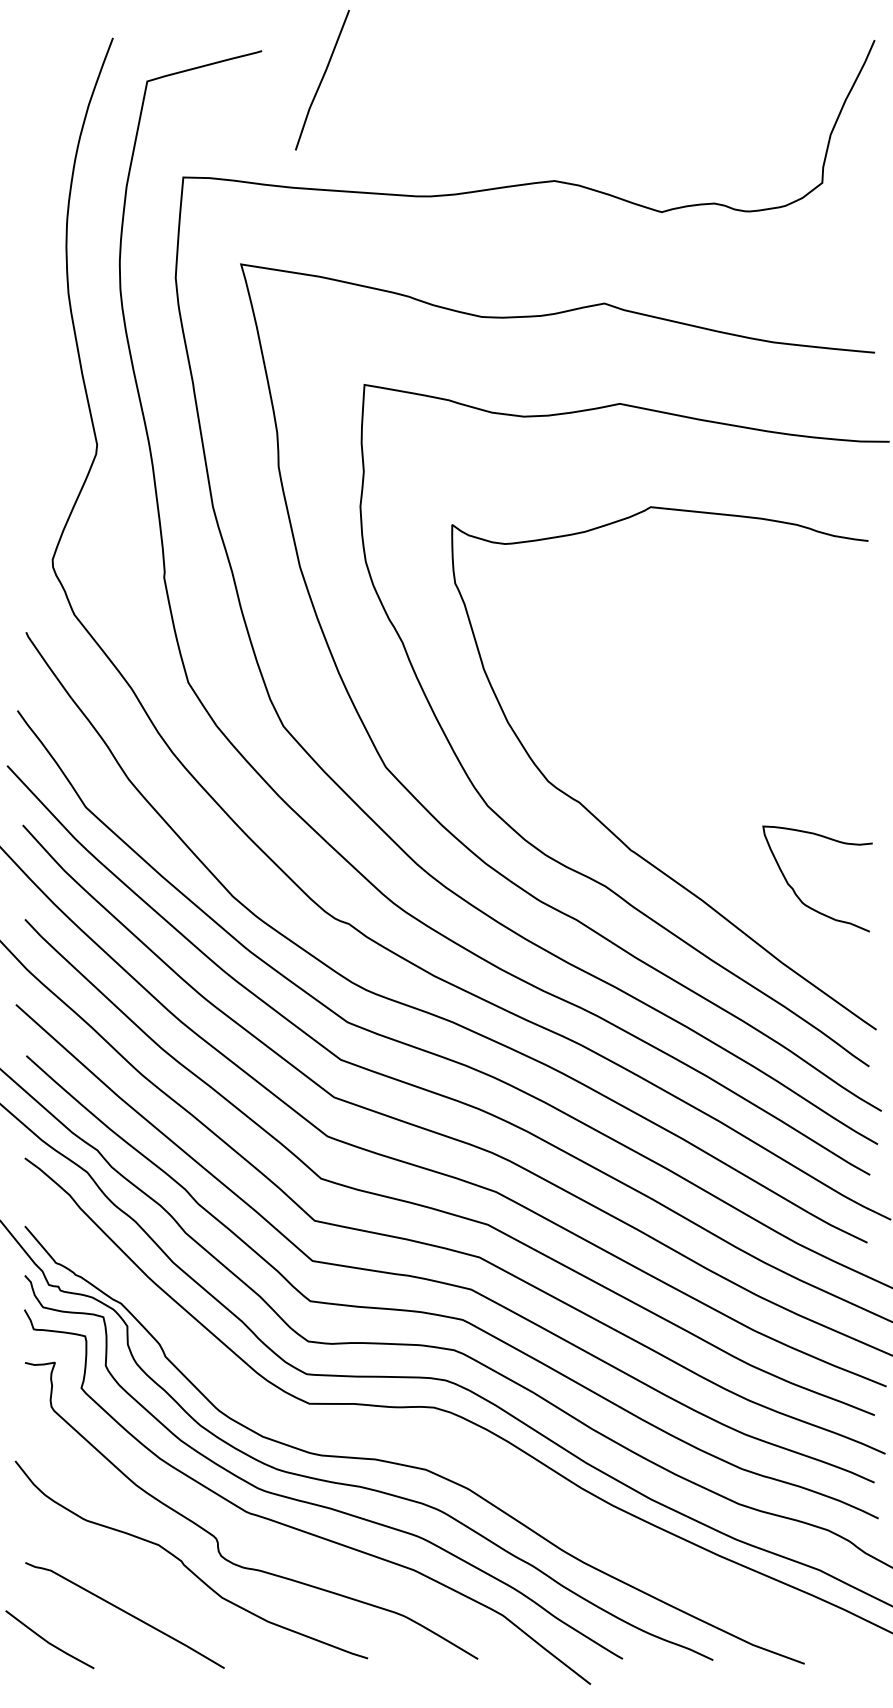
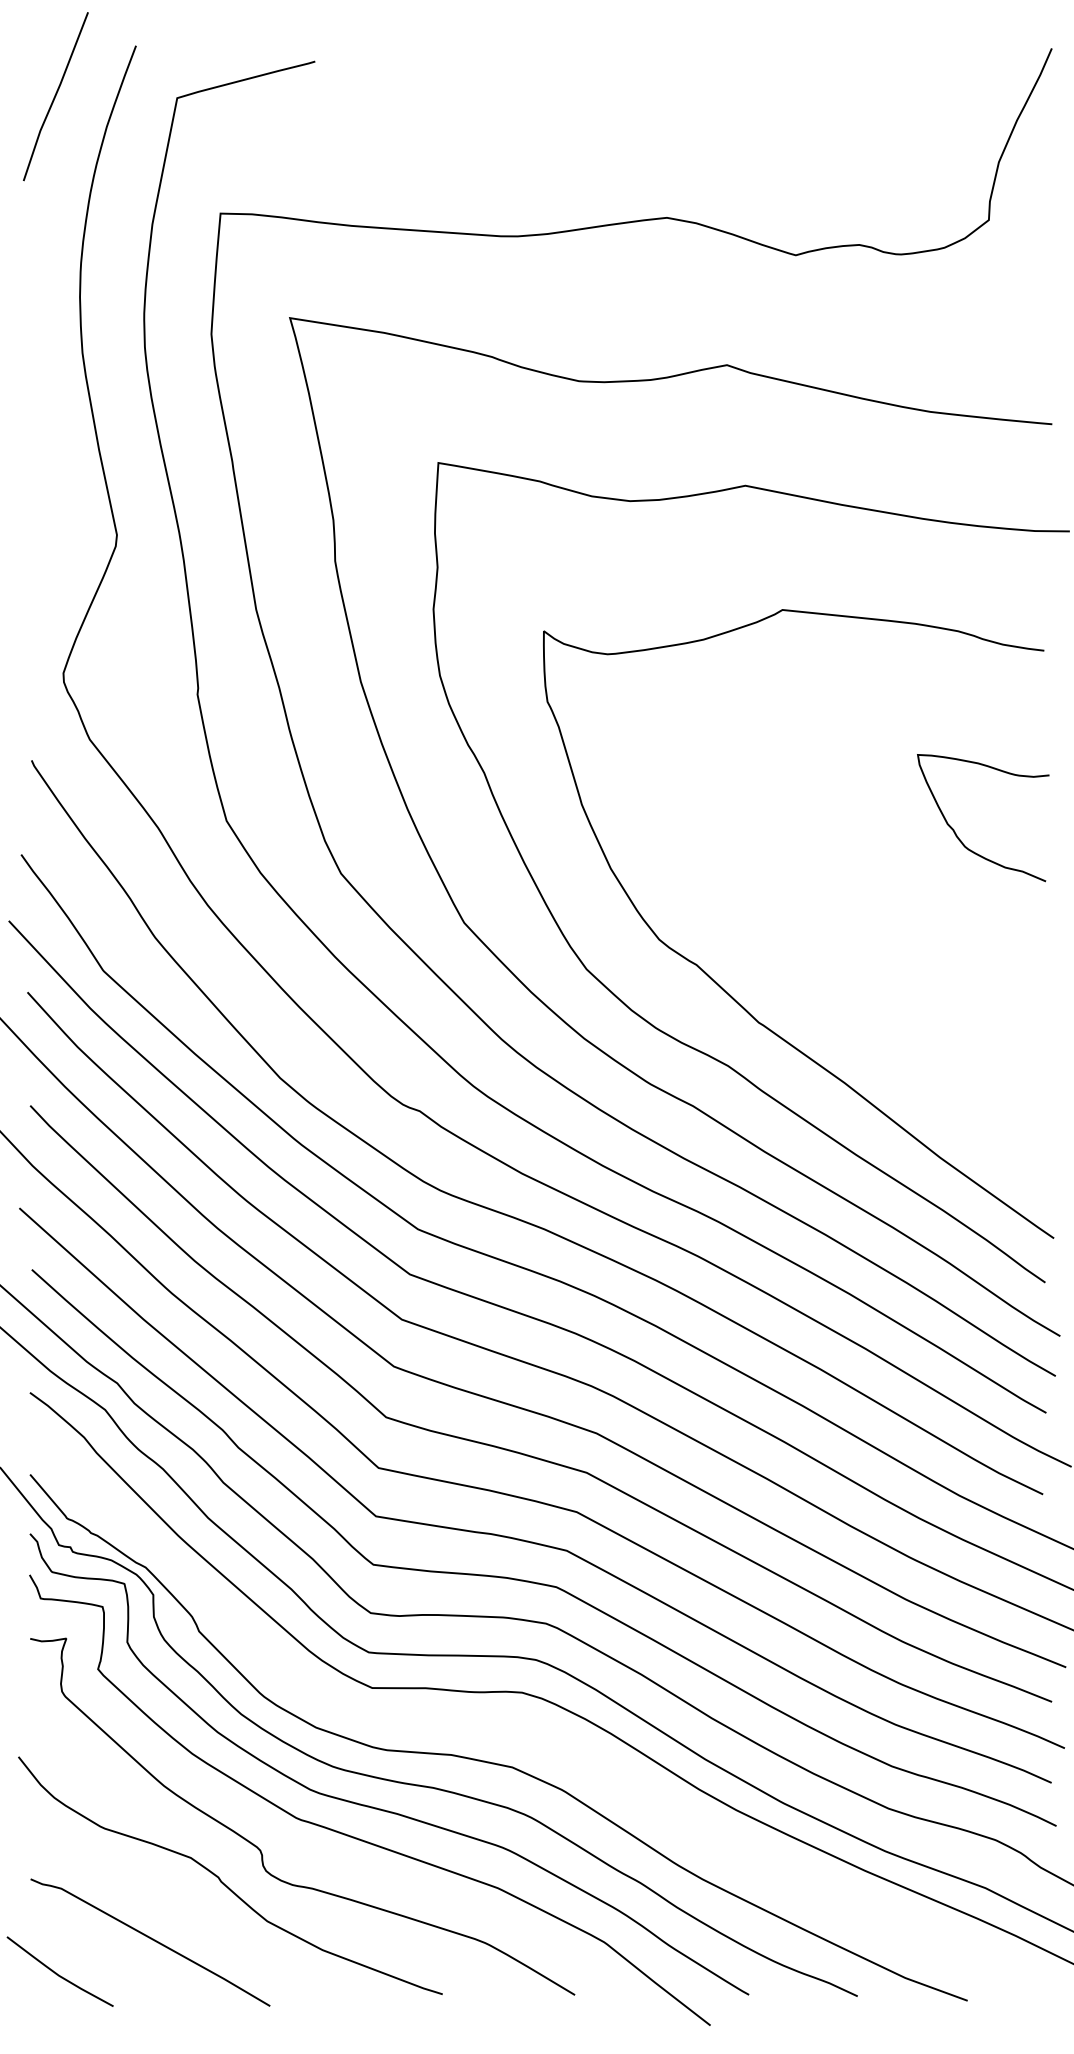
line: (322, 80) -> (55, 96), moved
curve: (797, 894) -> (958, 836), moved

